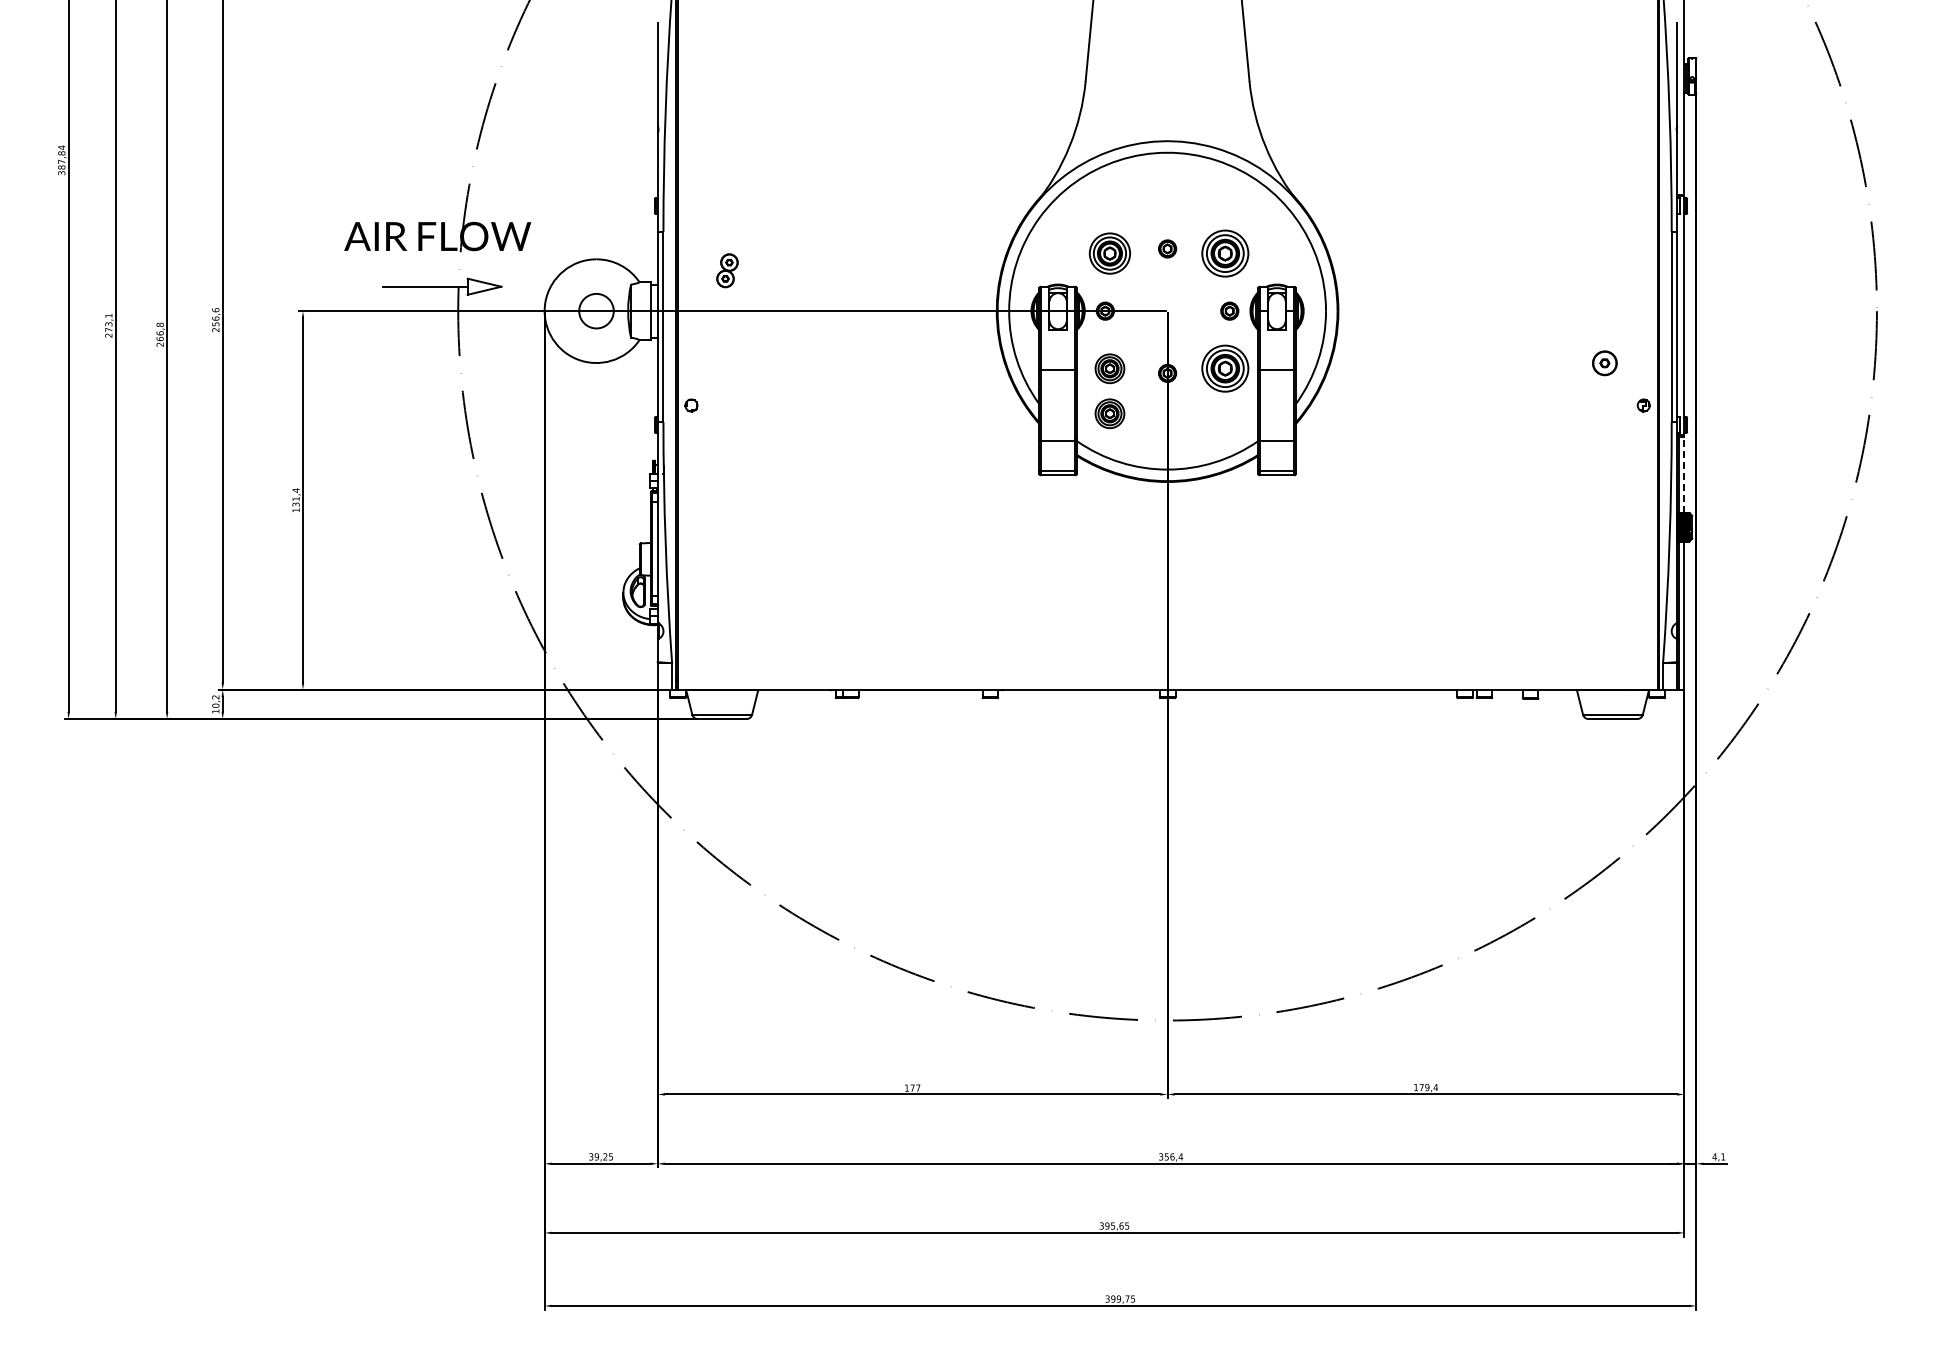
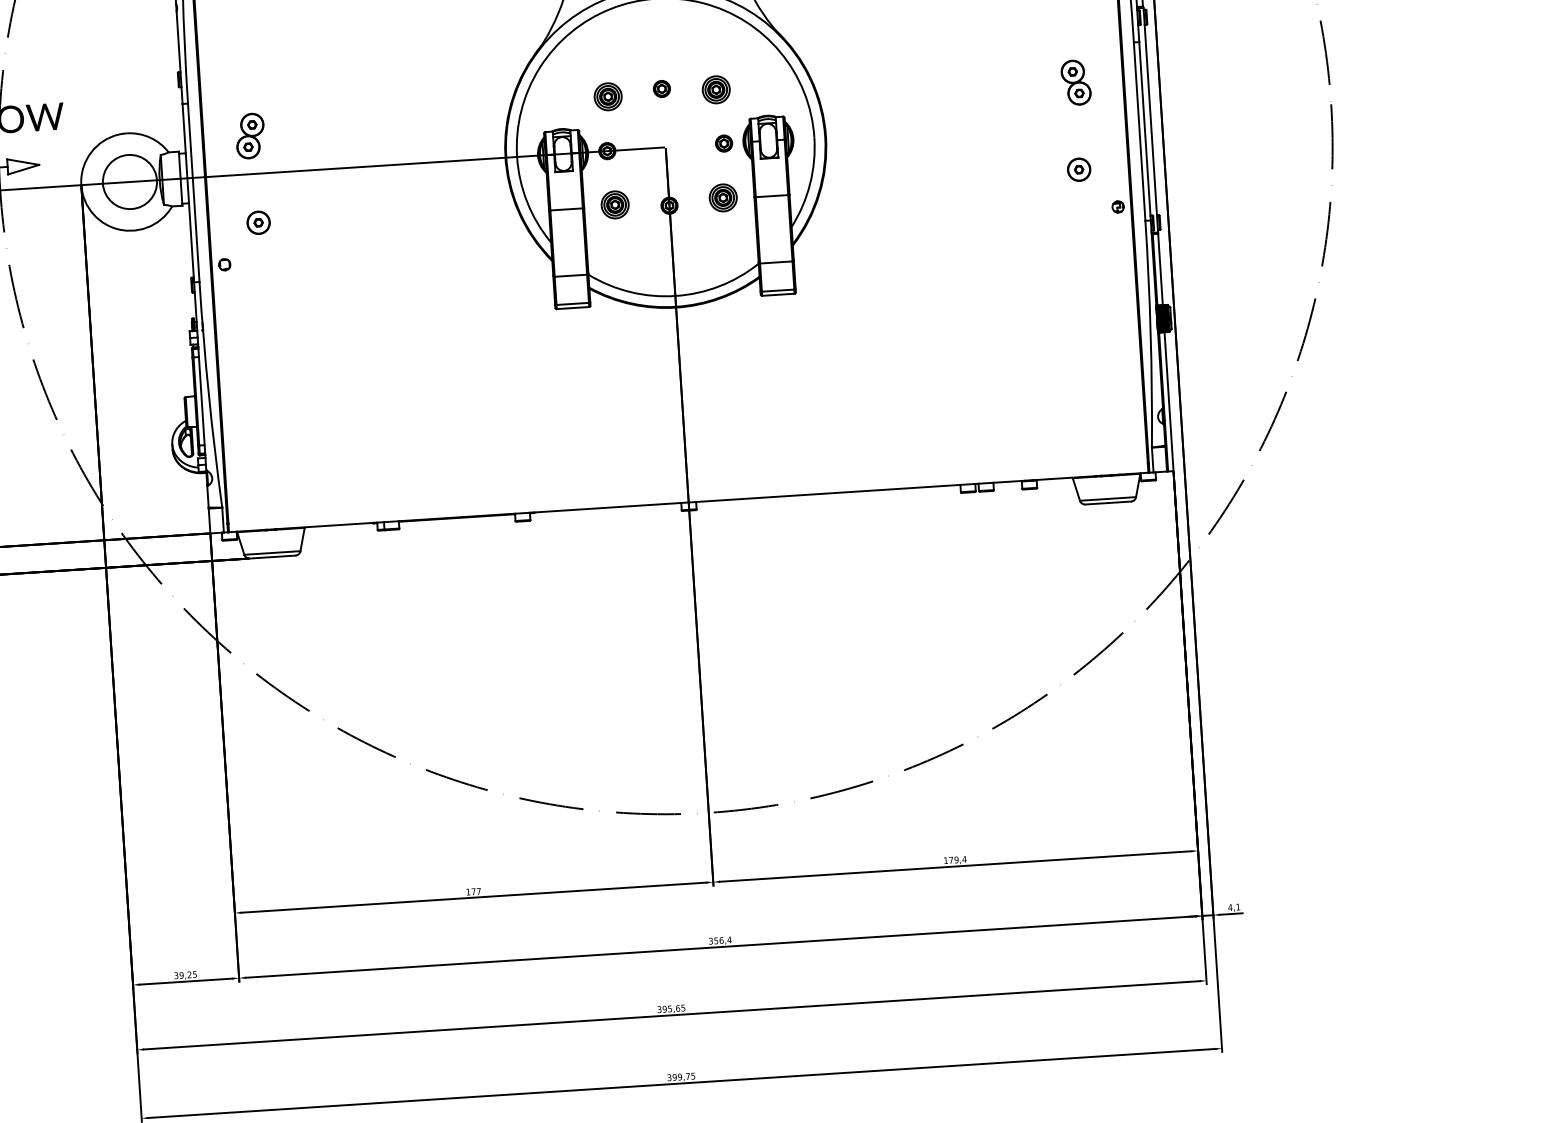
part: (1109, 253) -> (607, 96), size x0.71
part: (1224, 253) -> (715, 89), size x0.62
part: (727, 270) -> (250, 135), size x1.43
part: (1607, 270) -> (1075, 82), added
circle: (596, 310) -> (129, 181), size x1.67
part: (730, 363) -> (258, 222), added
part: (1224, 368) -> (722, 197), size x0.62
part: (1109, 413) -> (617, 246), removed
line: (1684, 474) -> (1160, 269), dashed -> solid

